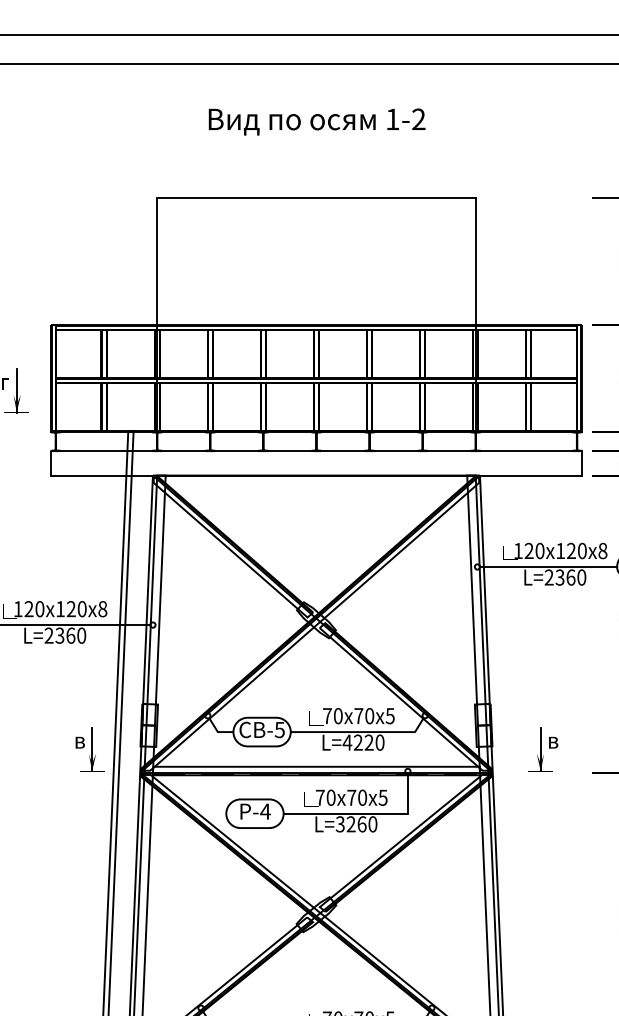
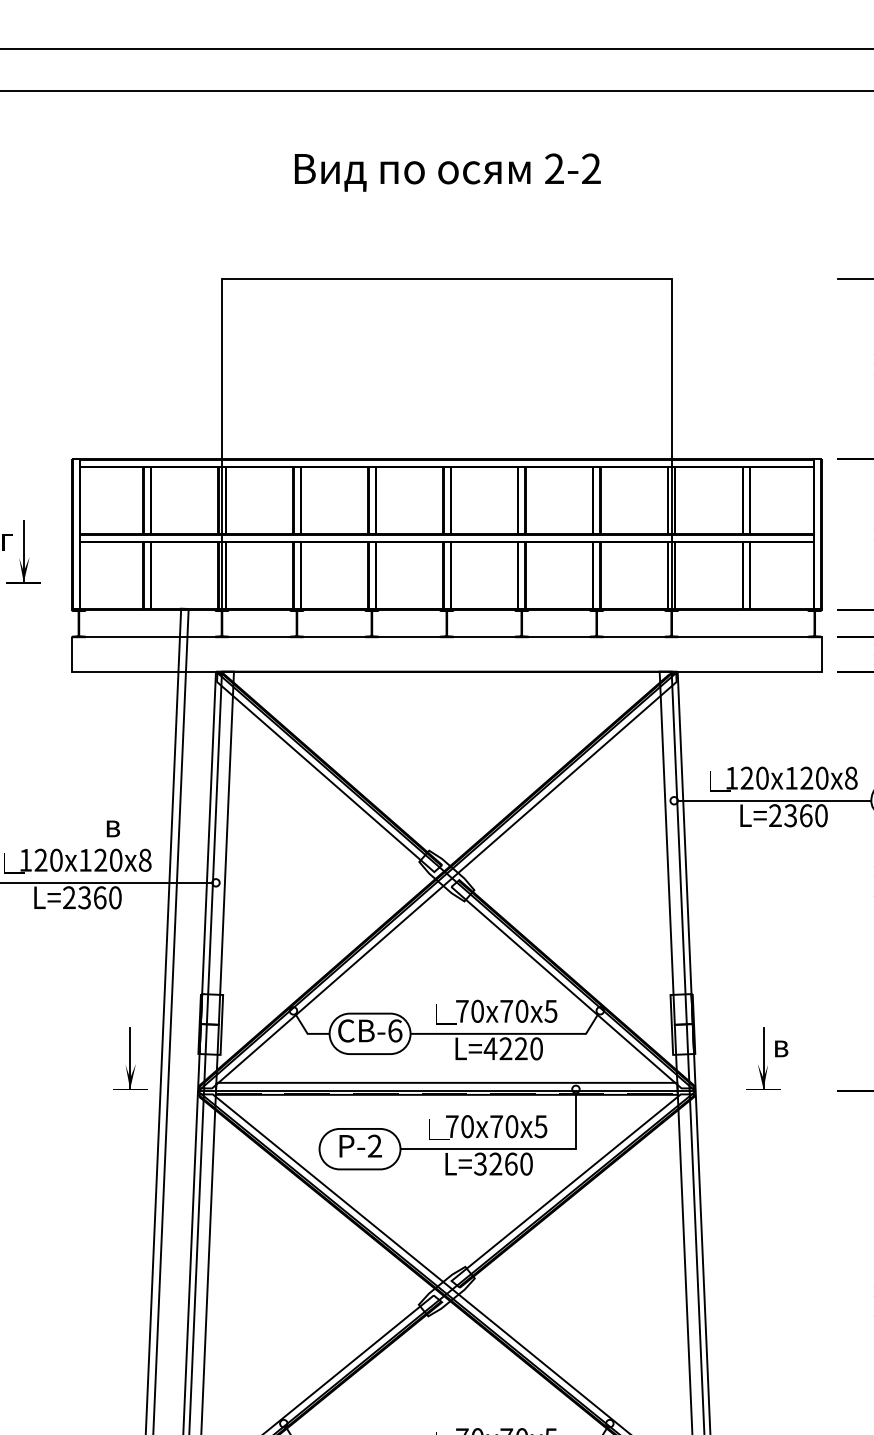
text: (392, 119) -> (554, 168), 1-2 -> 2-2
text: (279, 729) -> (394, 1030), -5 -> -6
text: (79, 742) -> (112, 828), moved
text: (265, 811) -> (374, 1145), -4 -> -2

